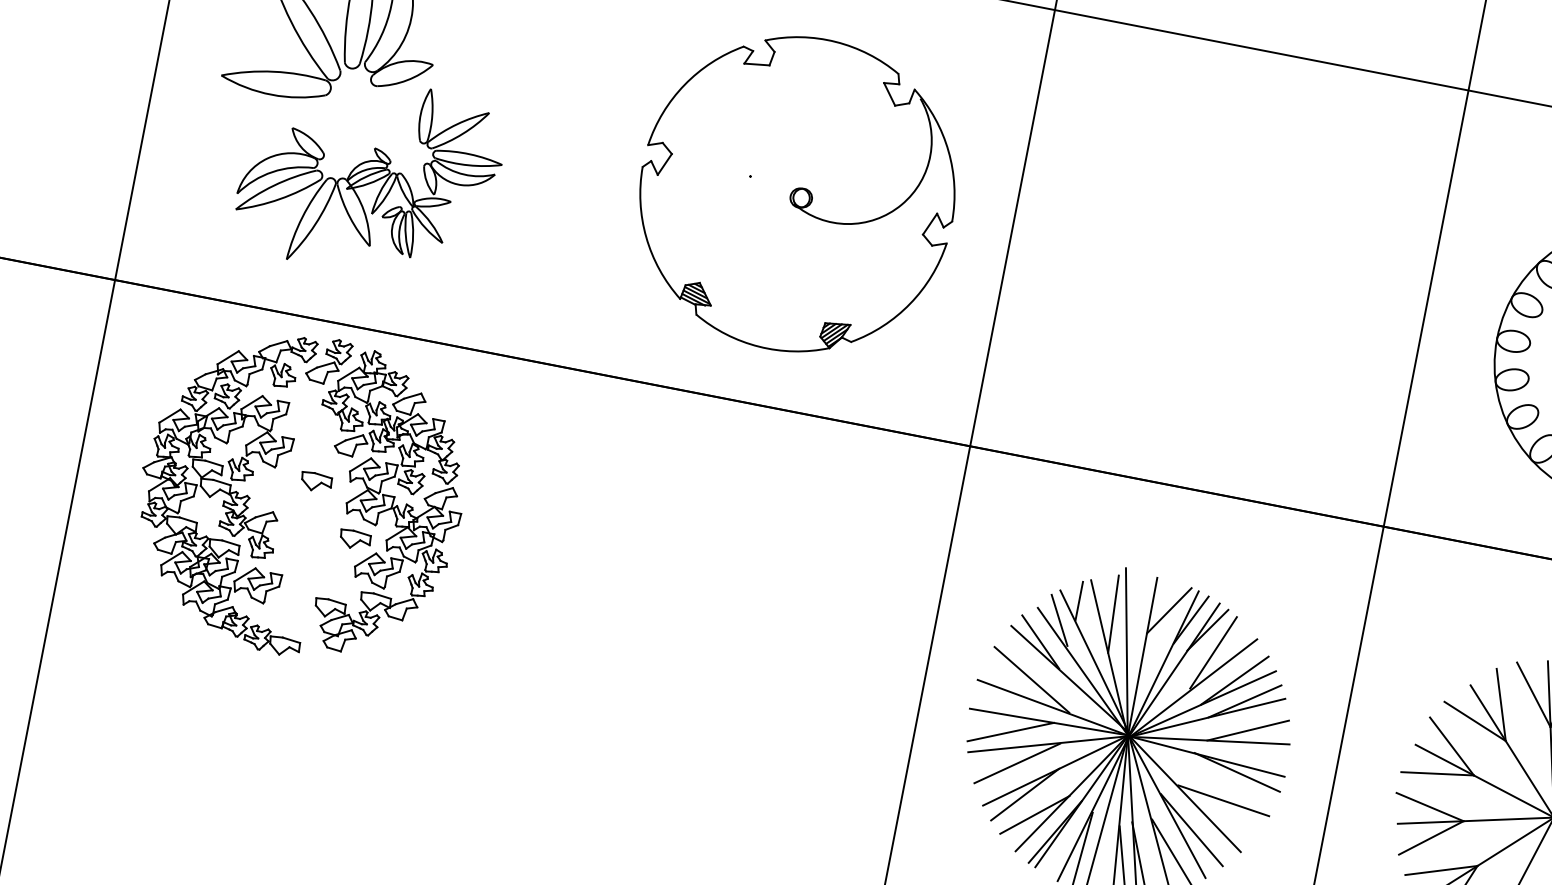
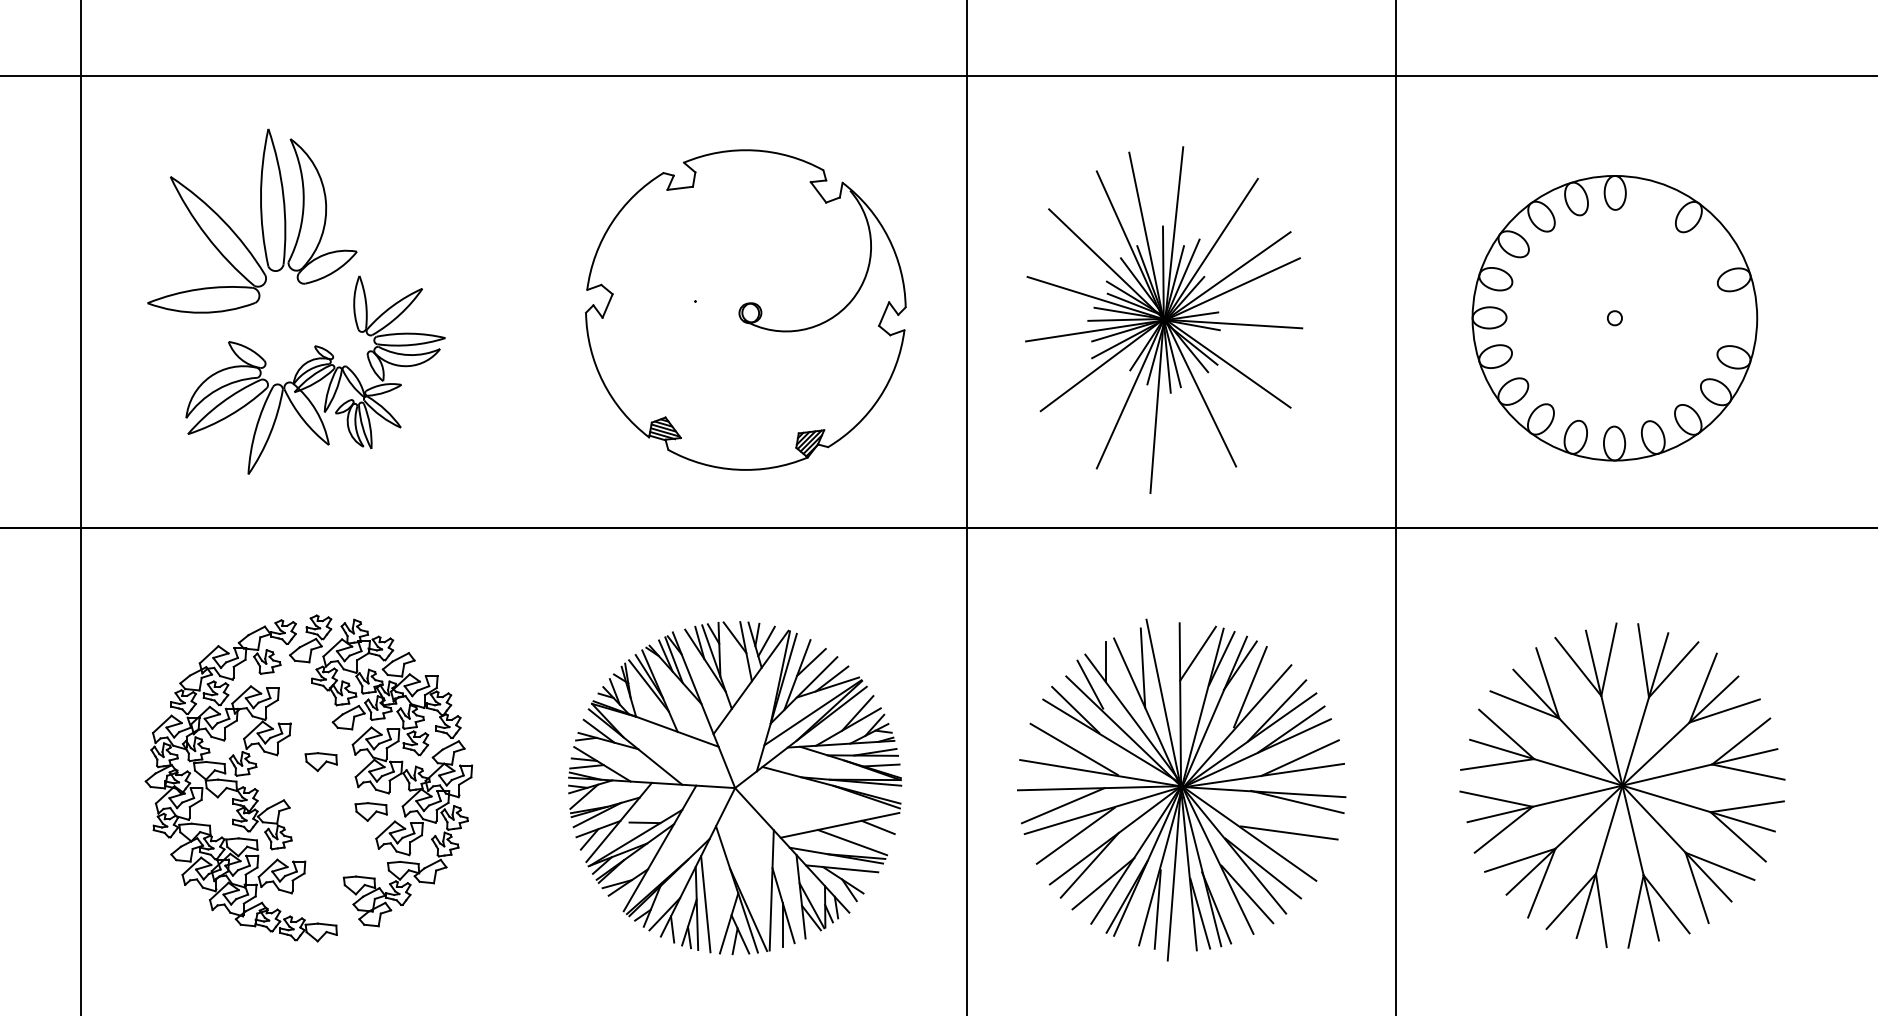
part: (1199, 281) -> (1164, 319), added
part: (309, 489) -> (315, 770), moved
part: (697, 653) -> (735, 787), added

